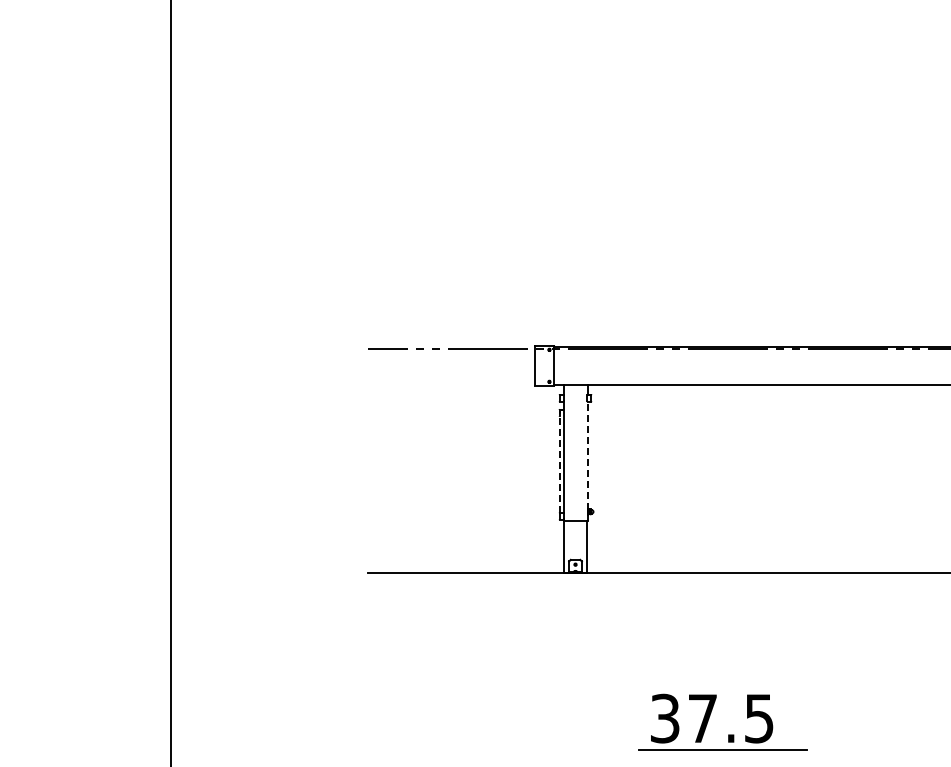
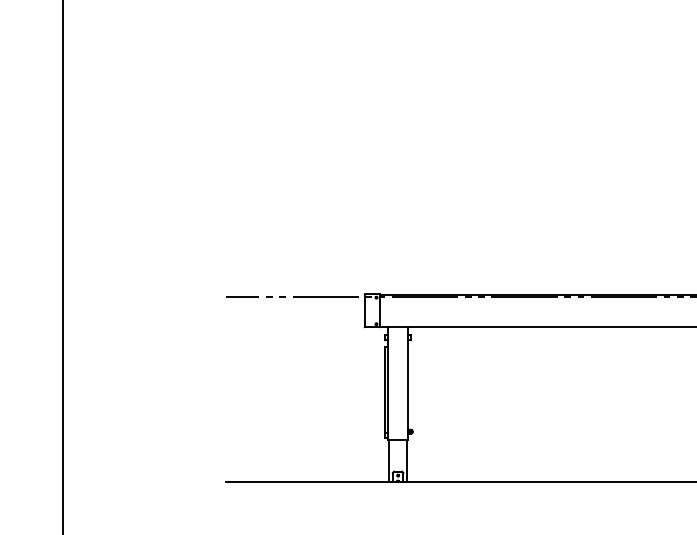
line: (587, 460) -> (408, 389), dashed -> solid
line: (559, 461) -> (384, 390), dashed -> solid

